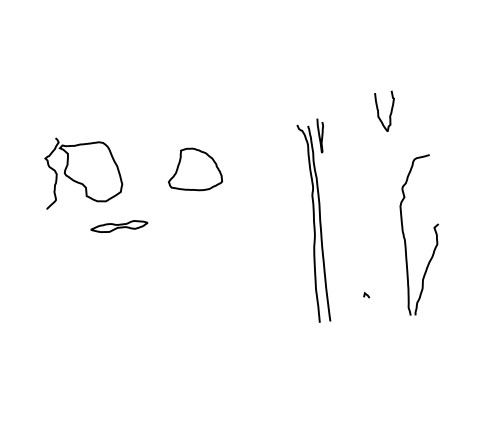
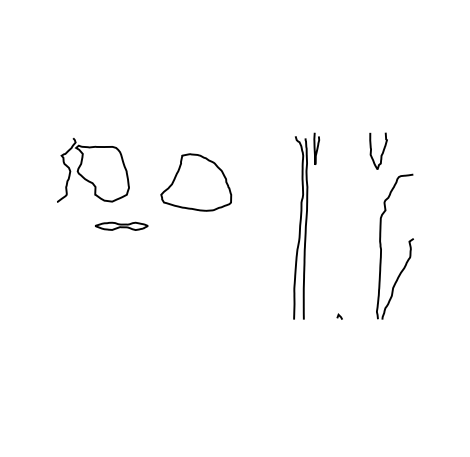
part: (194, 169) -> (196, 182), size x1.43
part: (320, 219) -> (306, 225), moved
part: (404, 236) -> (381, 246), moved

